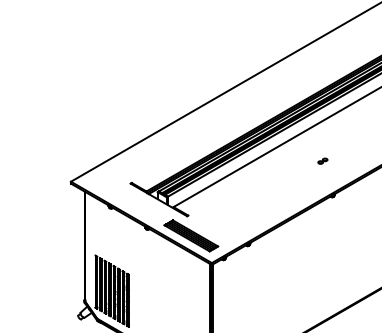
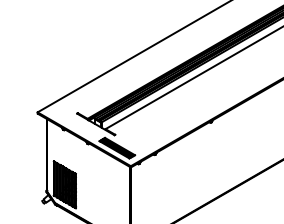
part: (323, 160) -> (204, 98), removed

